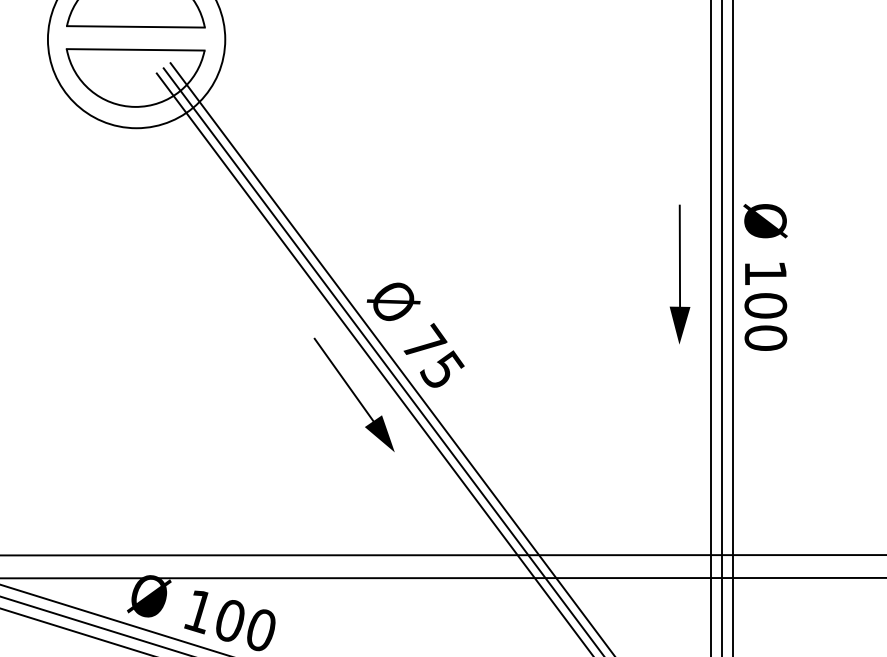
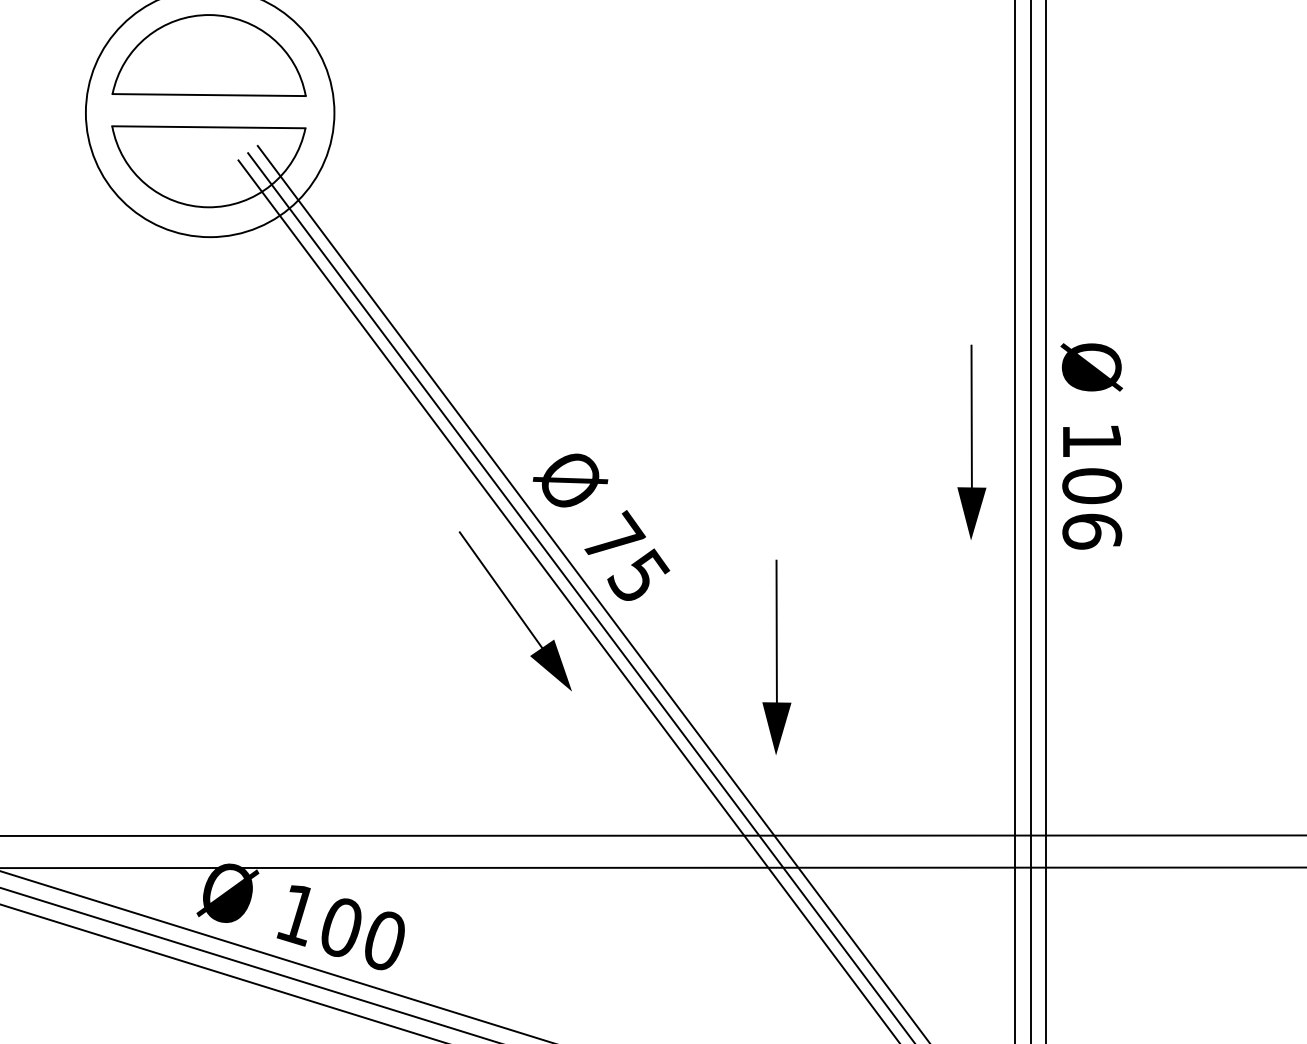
text: (766, 338) -> (1092, 531), 100 -> 106
part: (540, 427) -> (776, 656), added

